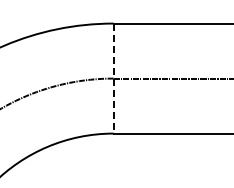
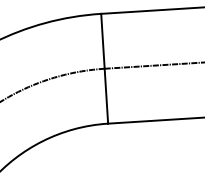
line: (113, 79) -> (104, 69), dashed -> solid

